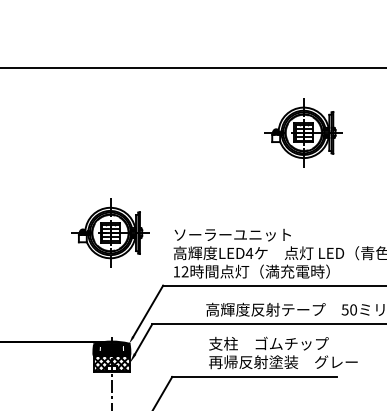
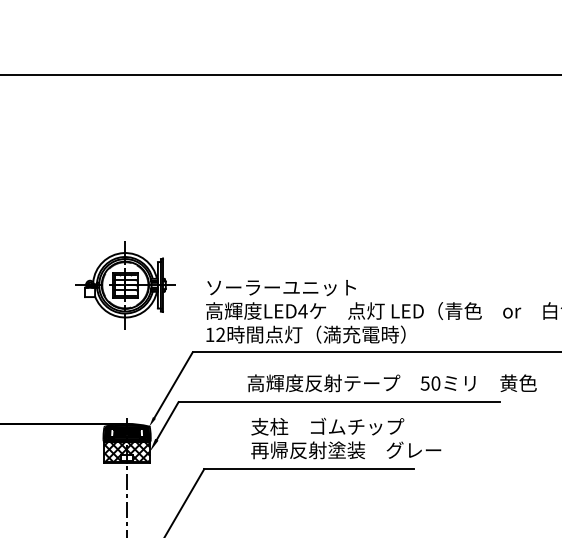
part: (303, 133) -> (372, 157), removed

